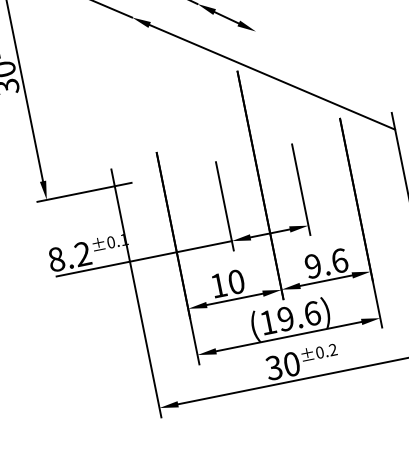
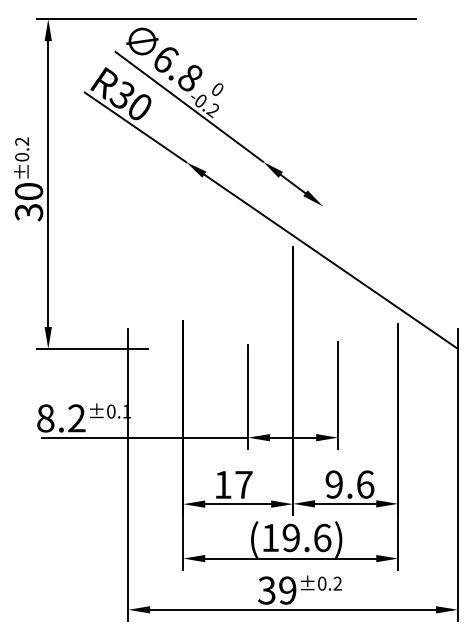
text: (236, 281) -> (243, 484), 10 -> 17
text: (291, 364) -> (287, 590), 30 -> 39

